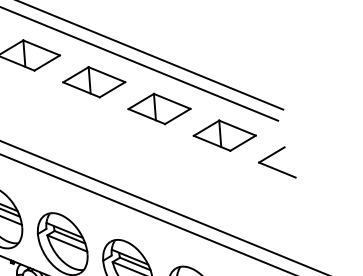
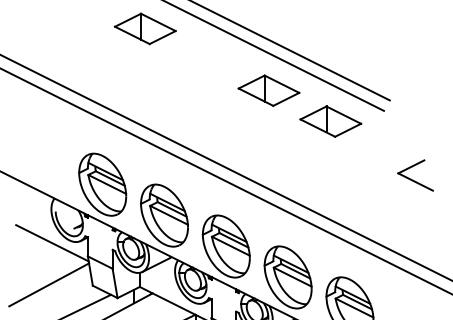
part: (93, 81) -> (206, 59), removed
part: (276, 163) -> (415, 175), moved

